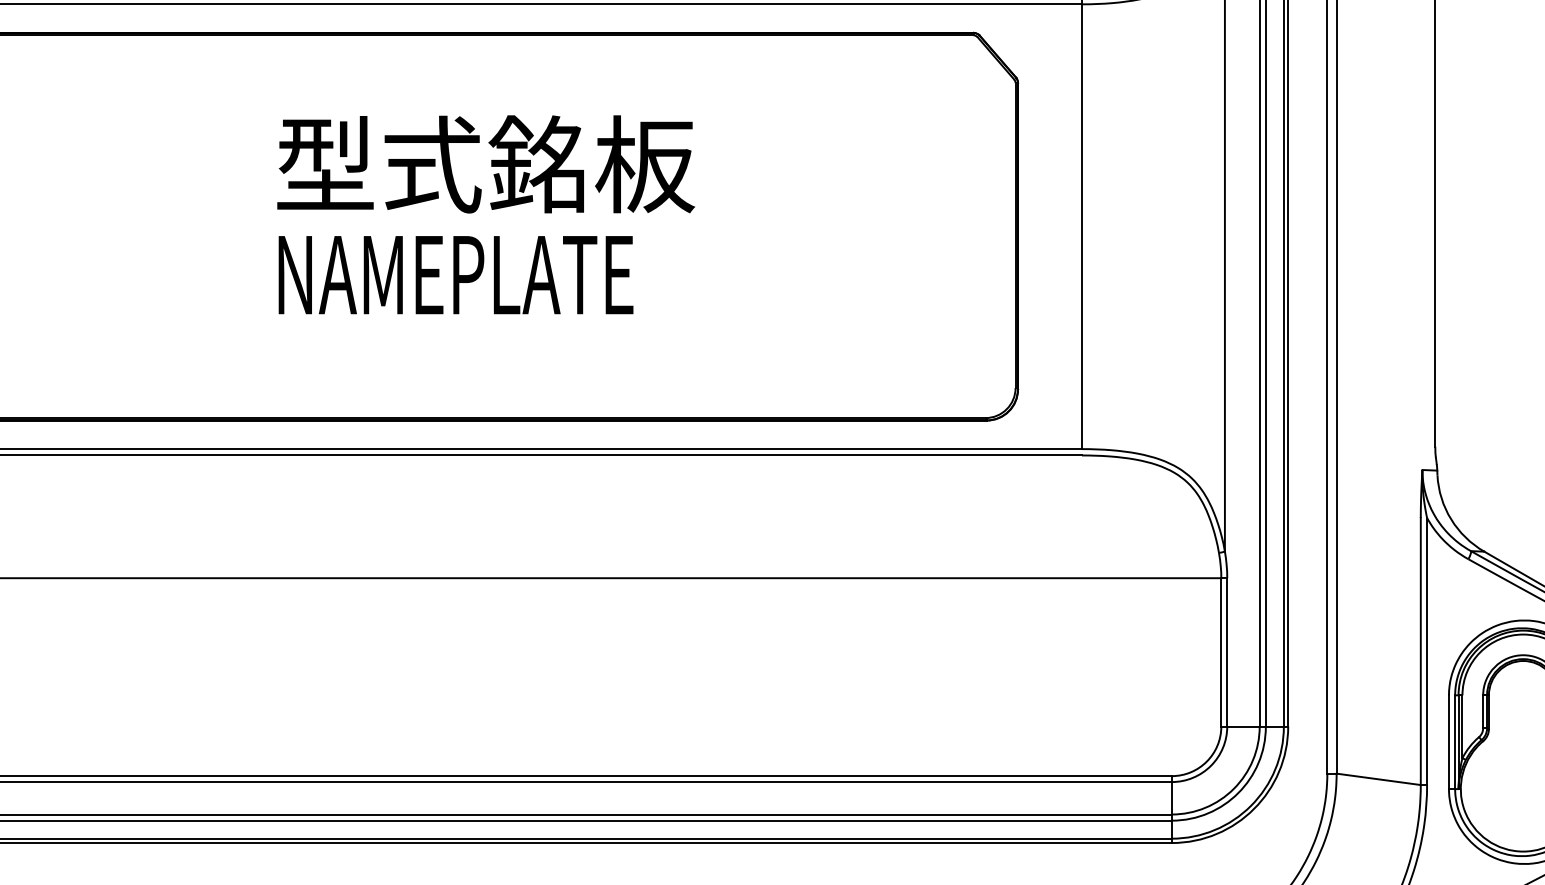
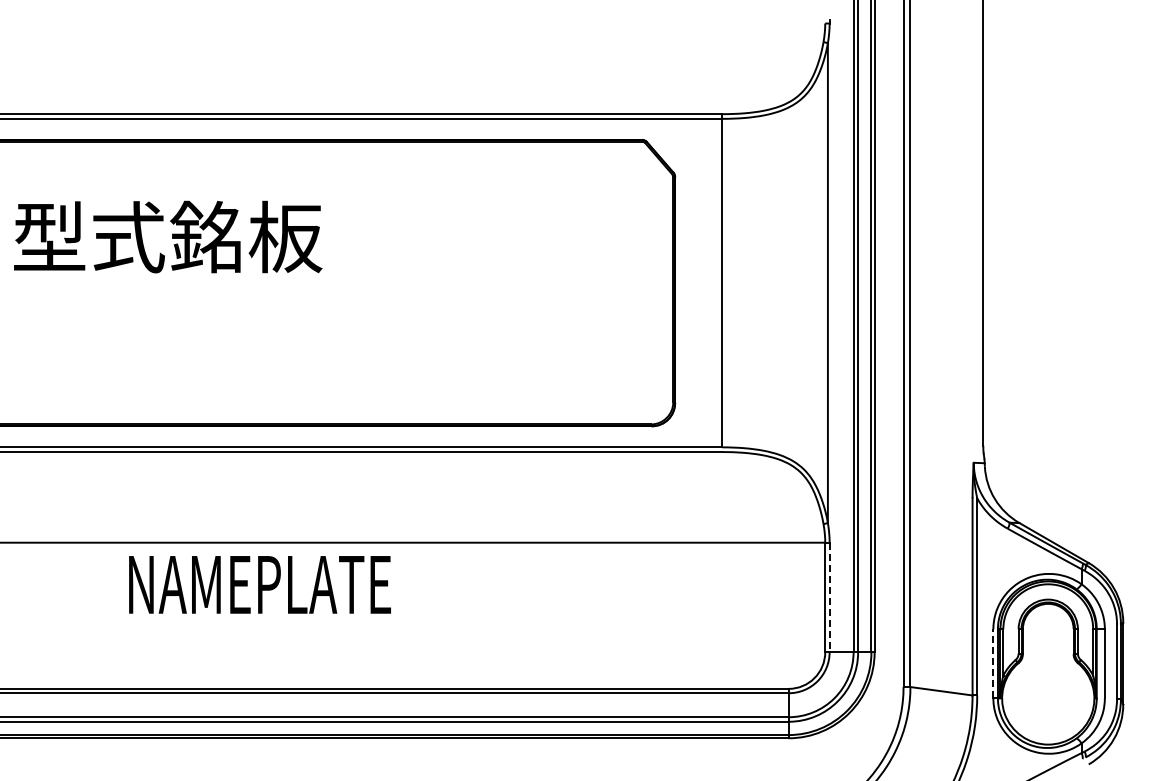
text: (486, 163) -> (168, 236), moved
text: (455, 274) -> (259, 584), moved
line: (1227, 652) -> (829, 597), solid -> dashed
line: (1449, 741) -> (993, 663), solid -> dashed

